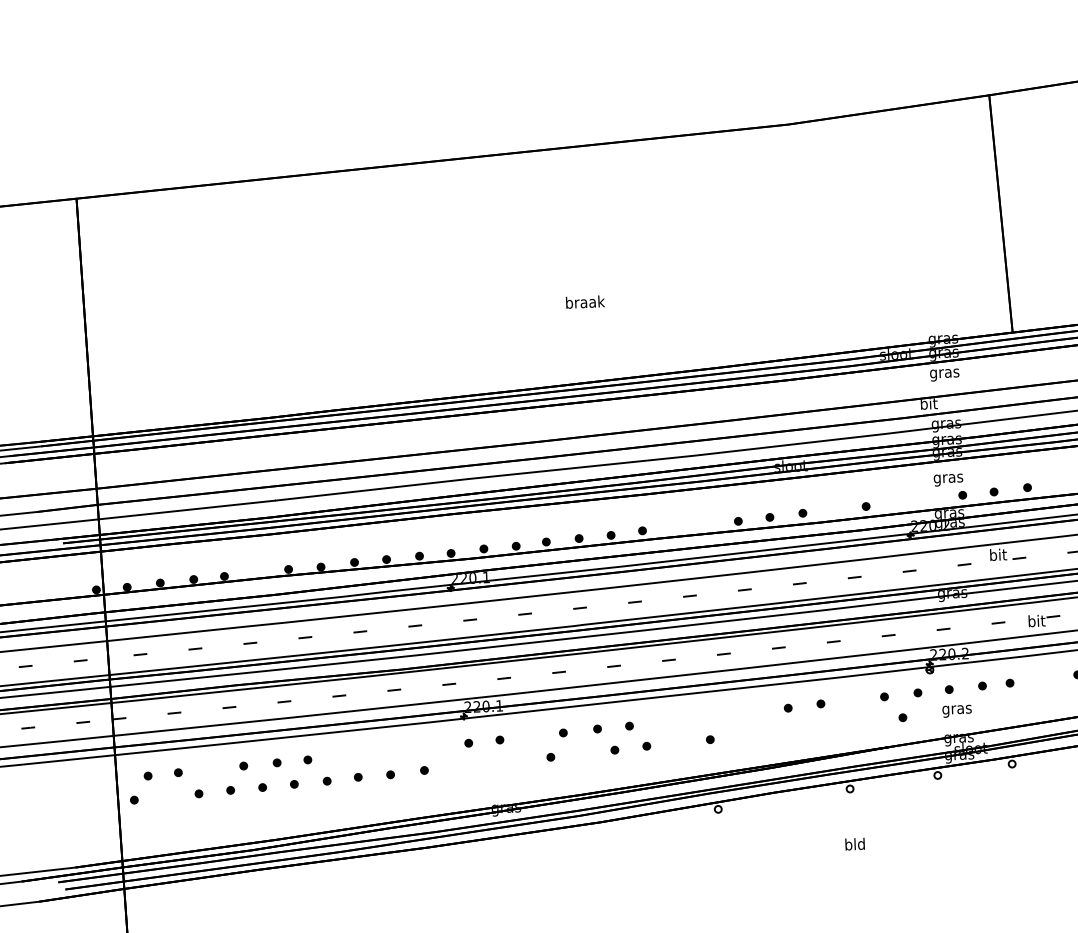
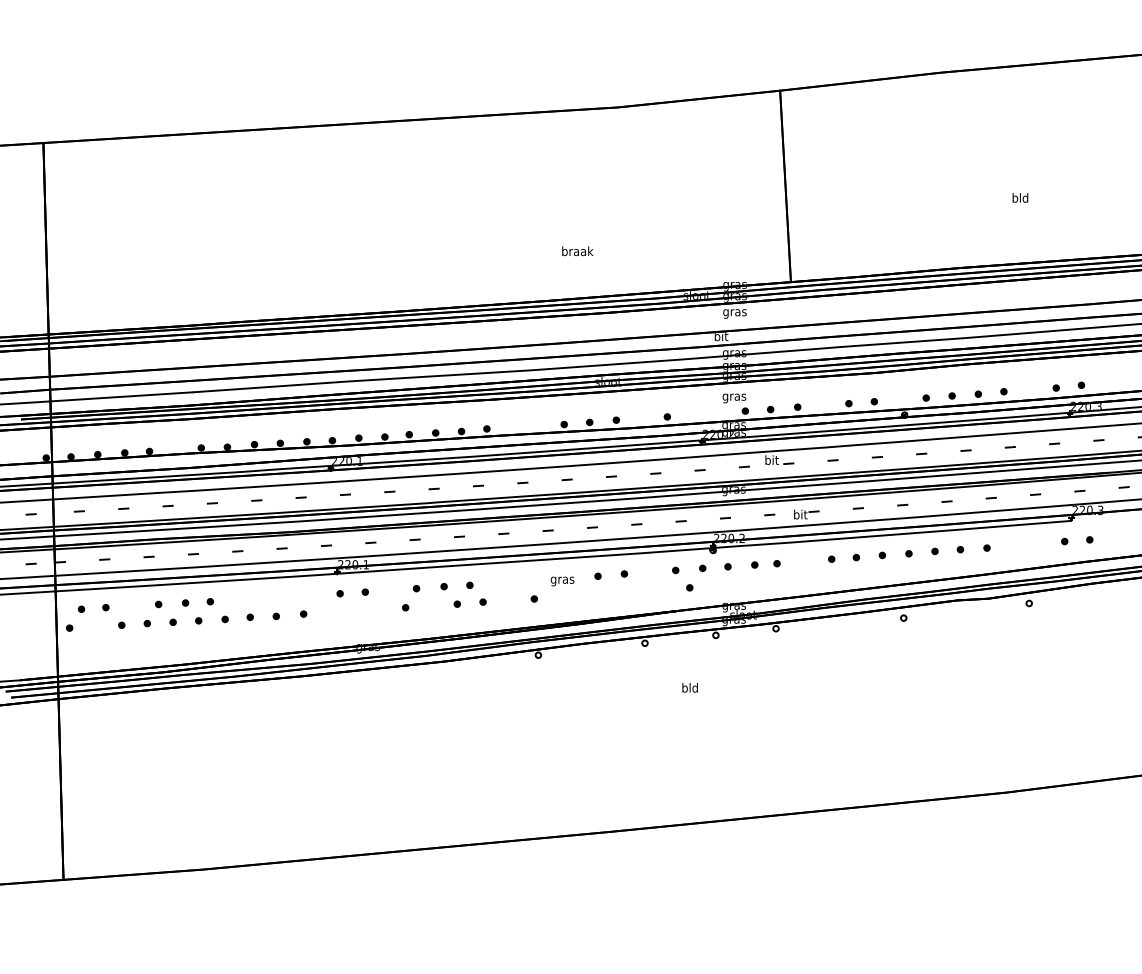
text: (585, 302) -> (577, 251), moved
text: (957, 711) -> (562, 581), moved
text: (854, 843) -> (689, 687), moved

